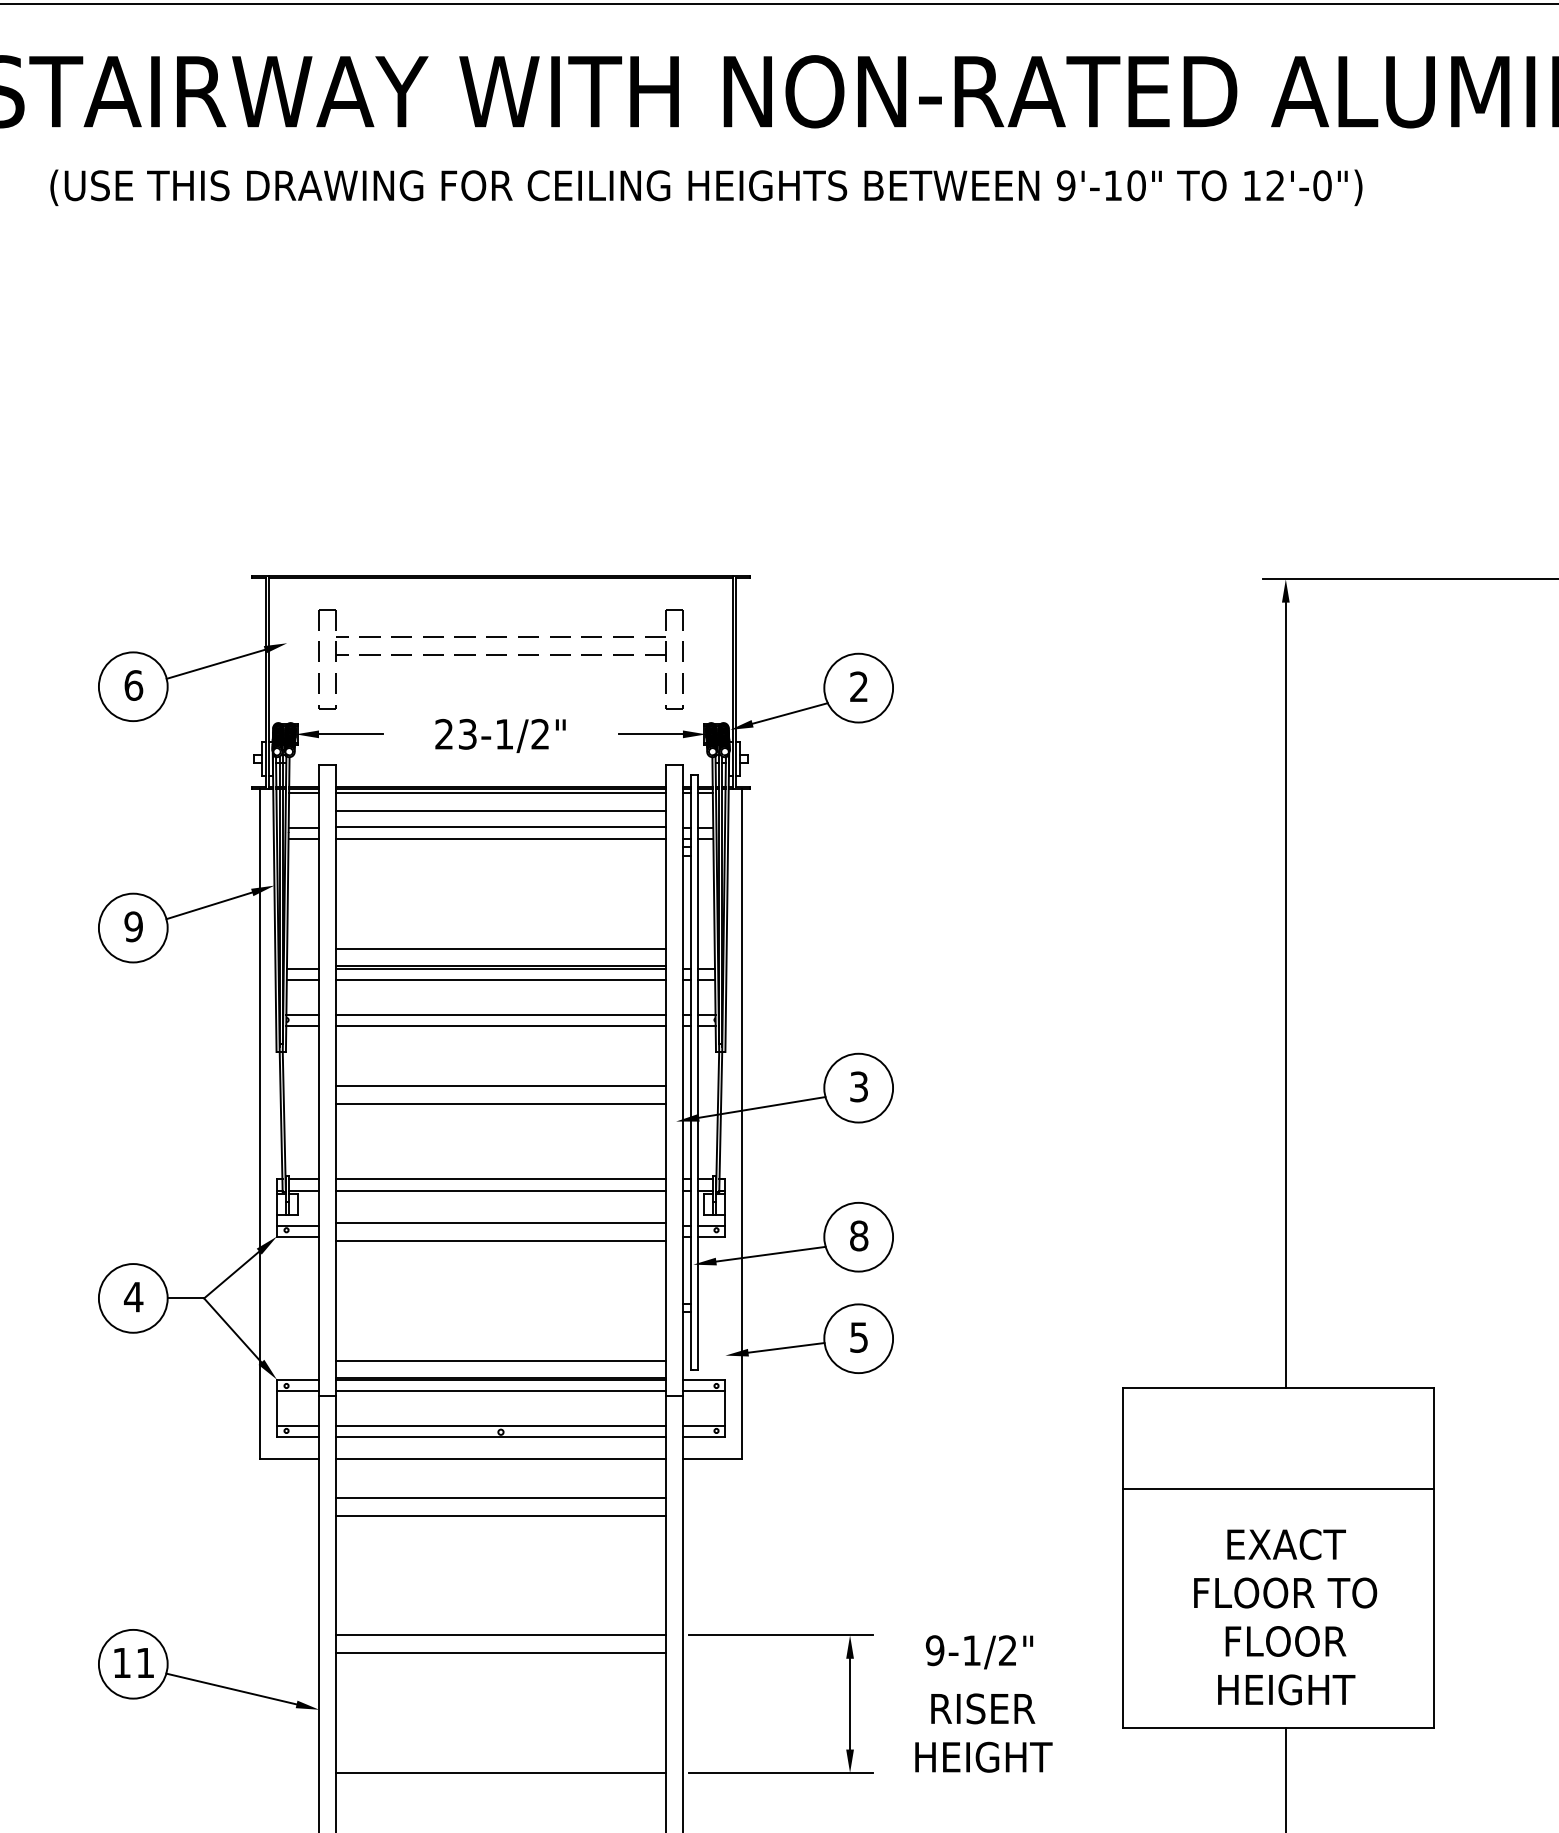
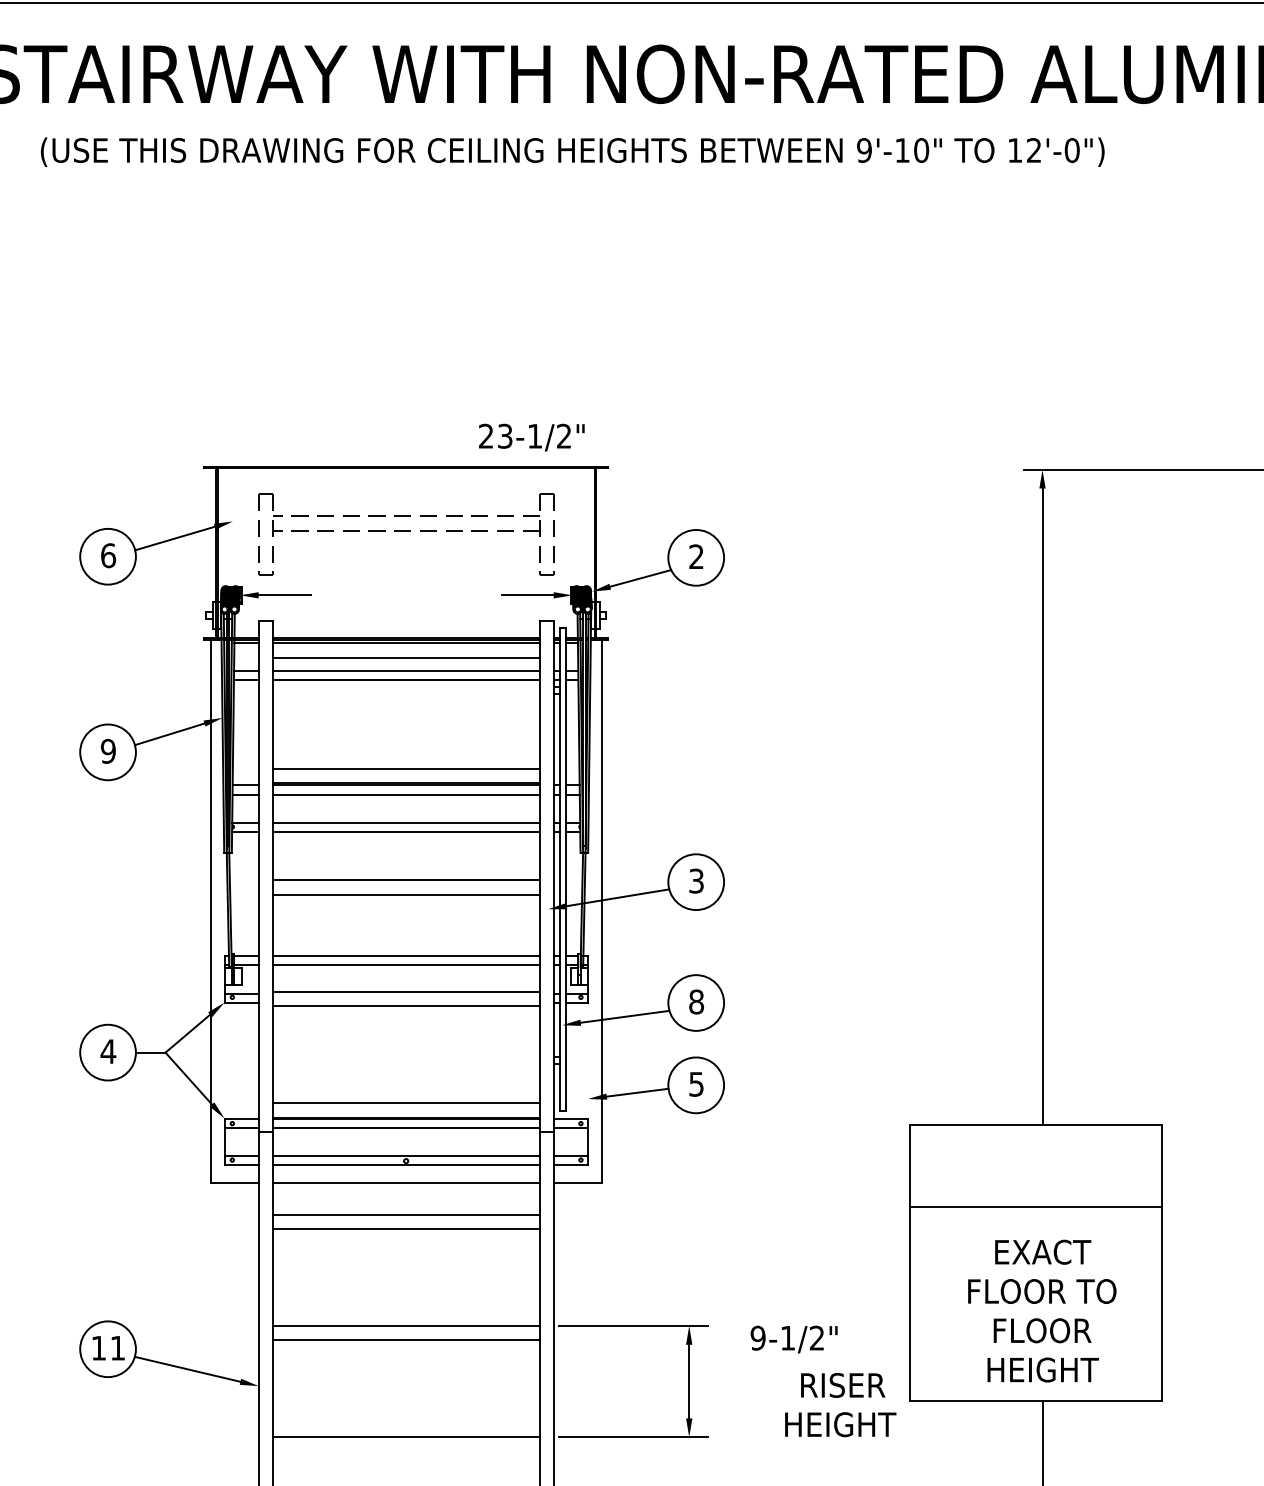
text: (500, 735) -> (531, 437), moved
text: (983, 1708) -> (843, 1385), moved
text: (983, 1757) -> (840, 1424), moved

